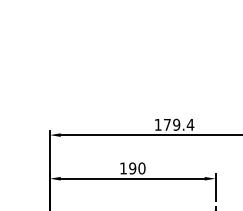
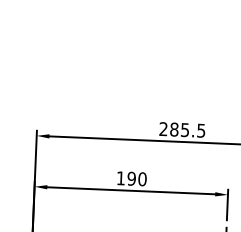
text: (174, 124) -> (182, 129), 179.4 -> 285.5

